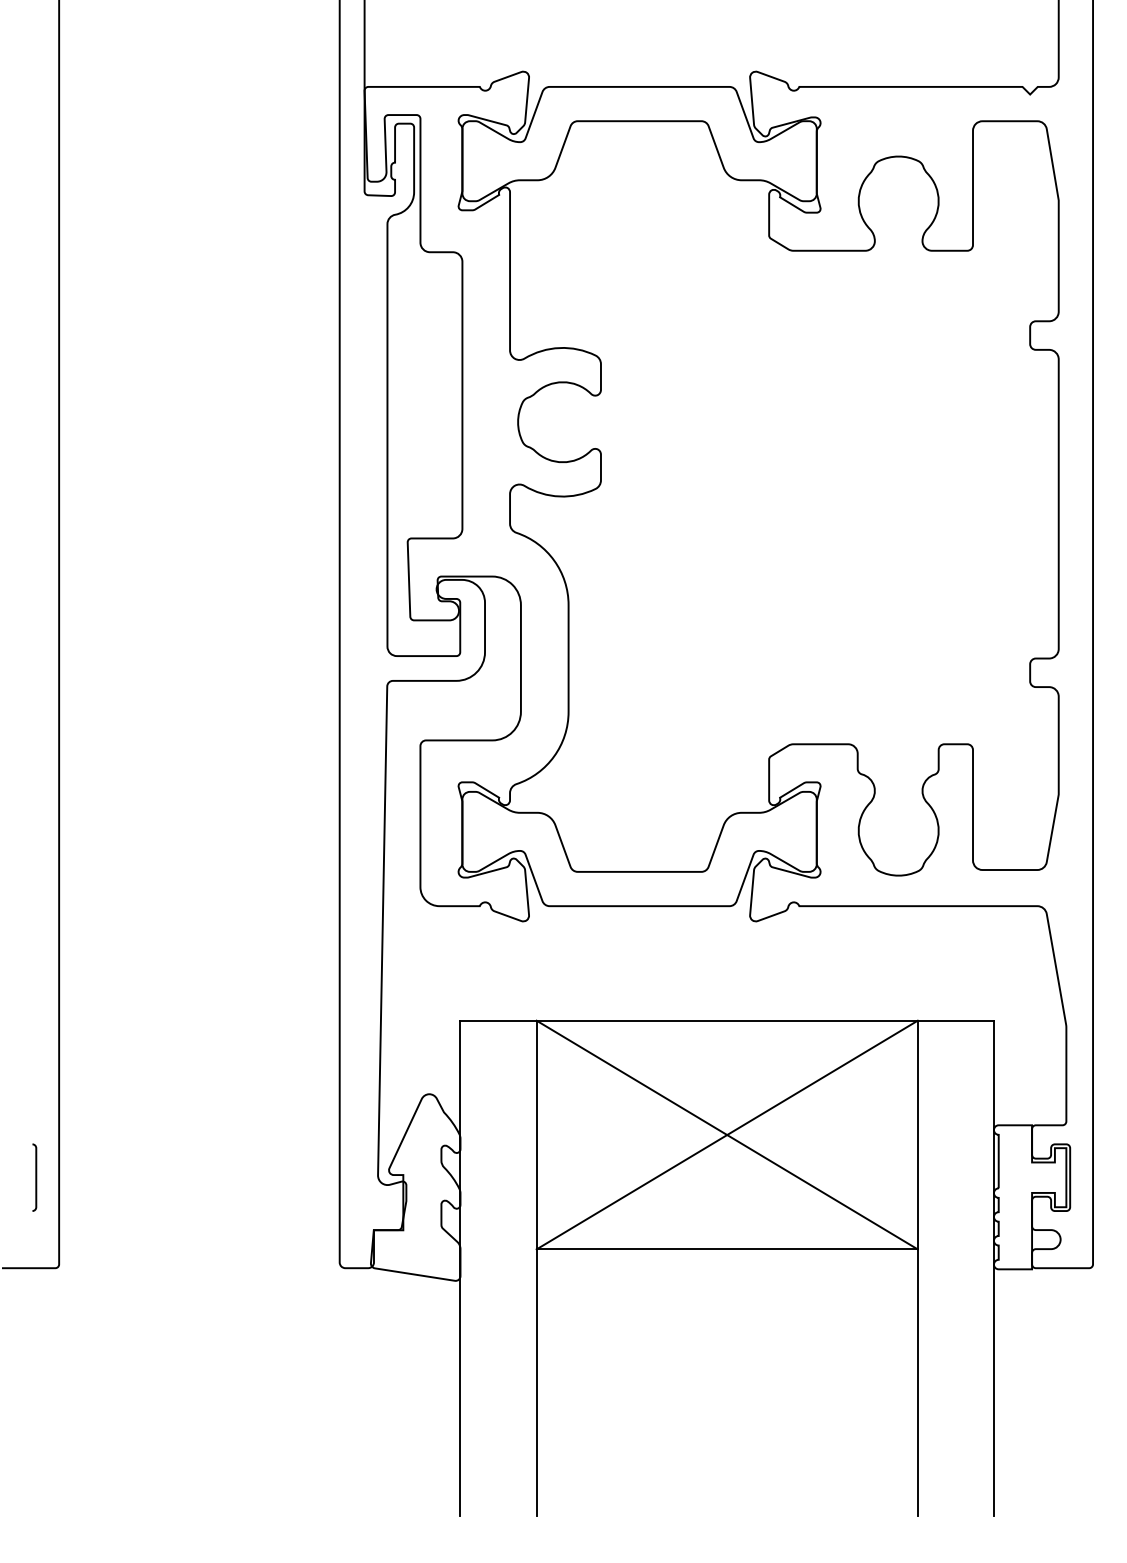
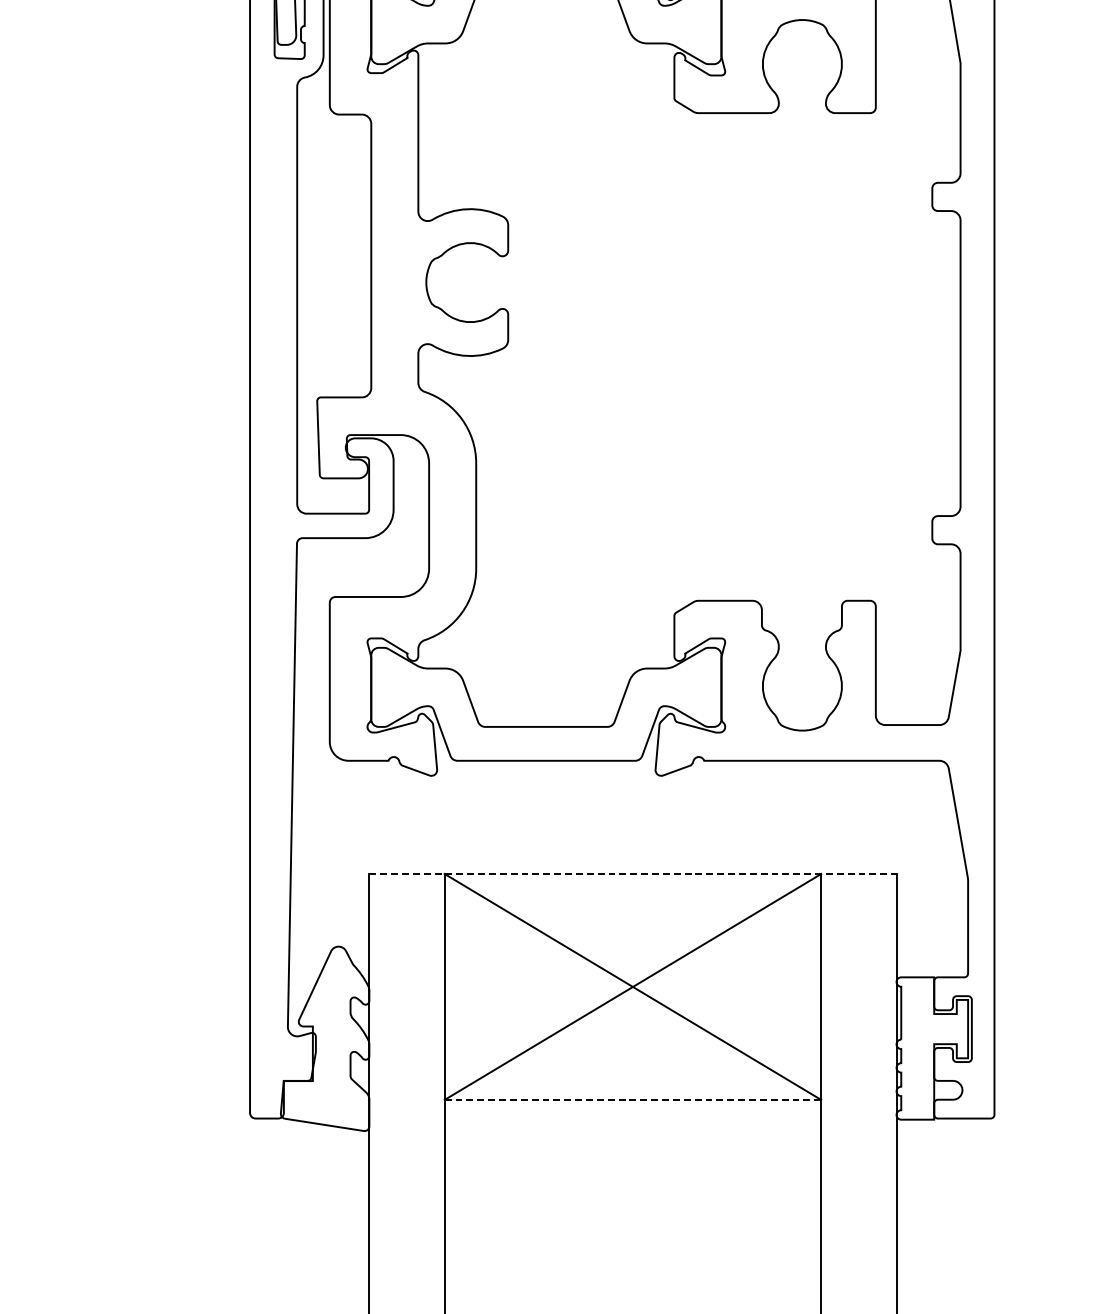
line: (727, 1020) -> (633, 873), solid -> dashed
line: (727, 1249) -> (633, 1100), solid -> dashed

